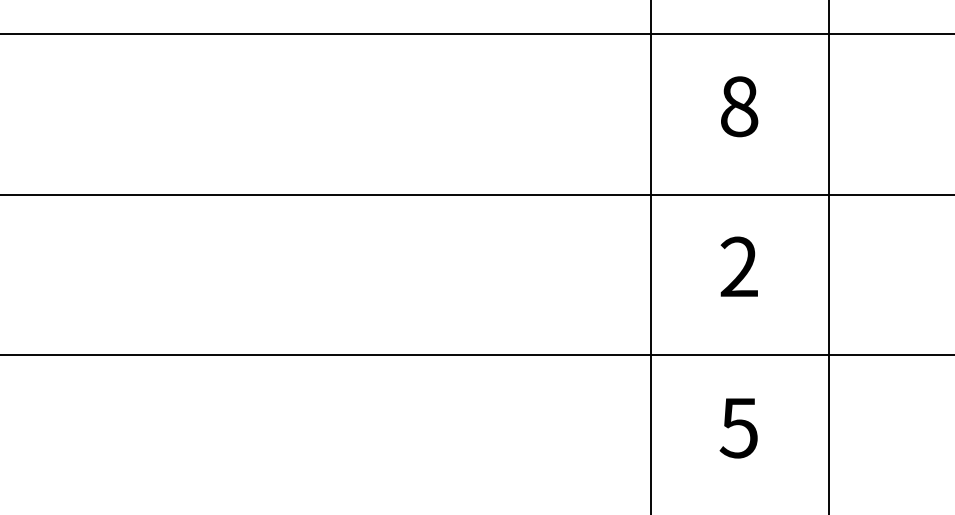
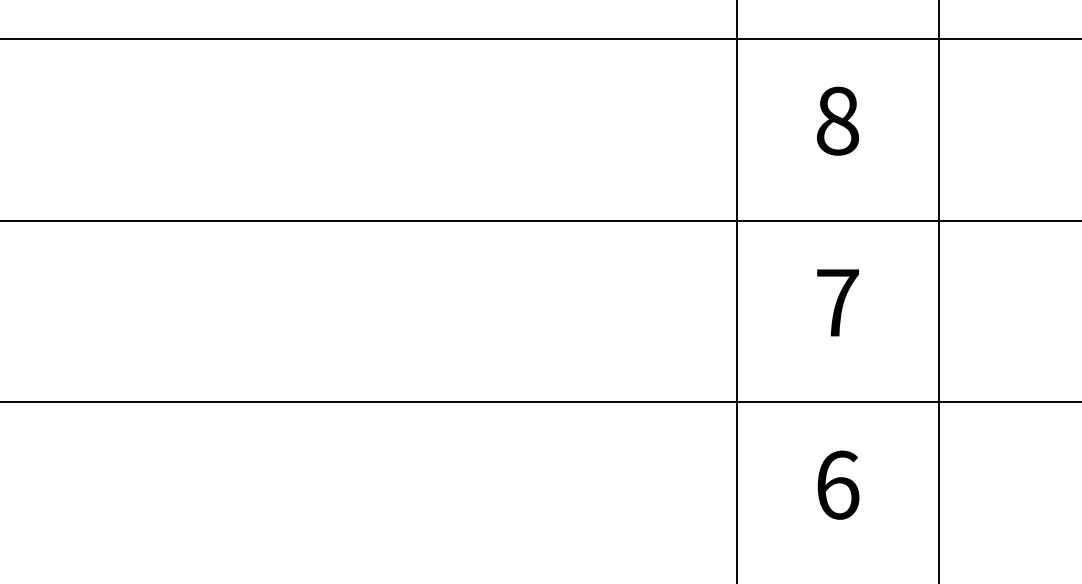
text: (739, 266) -> (837, 302), 2 -> 7
text: (738, 427) -> (836, 484), 5 -> 6

